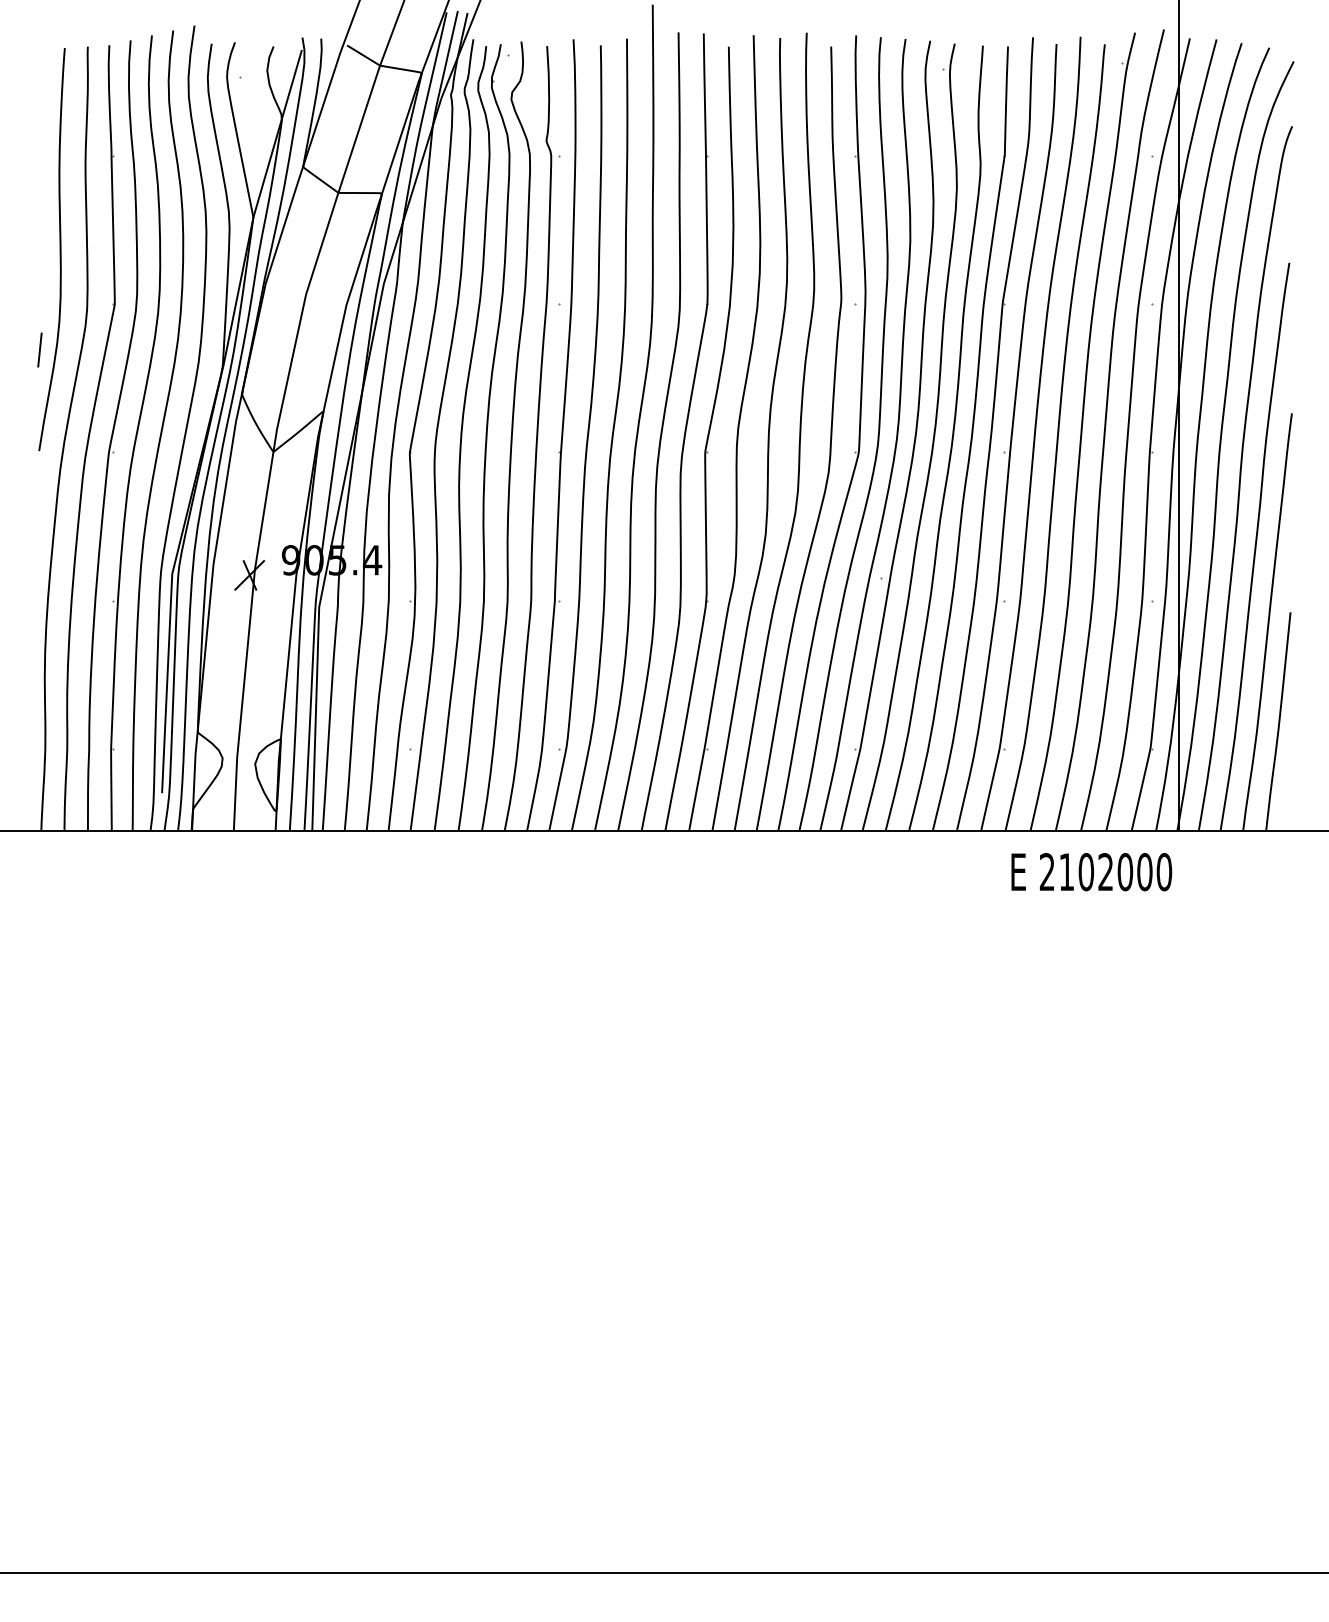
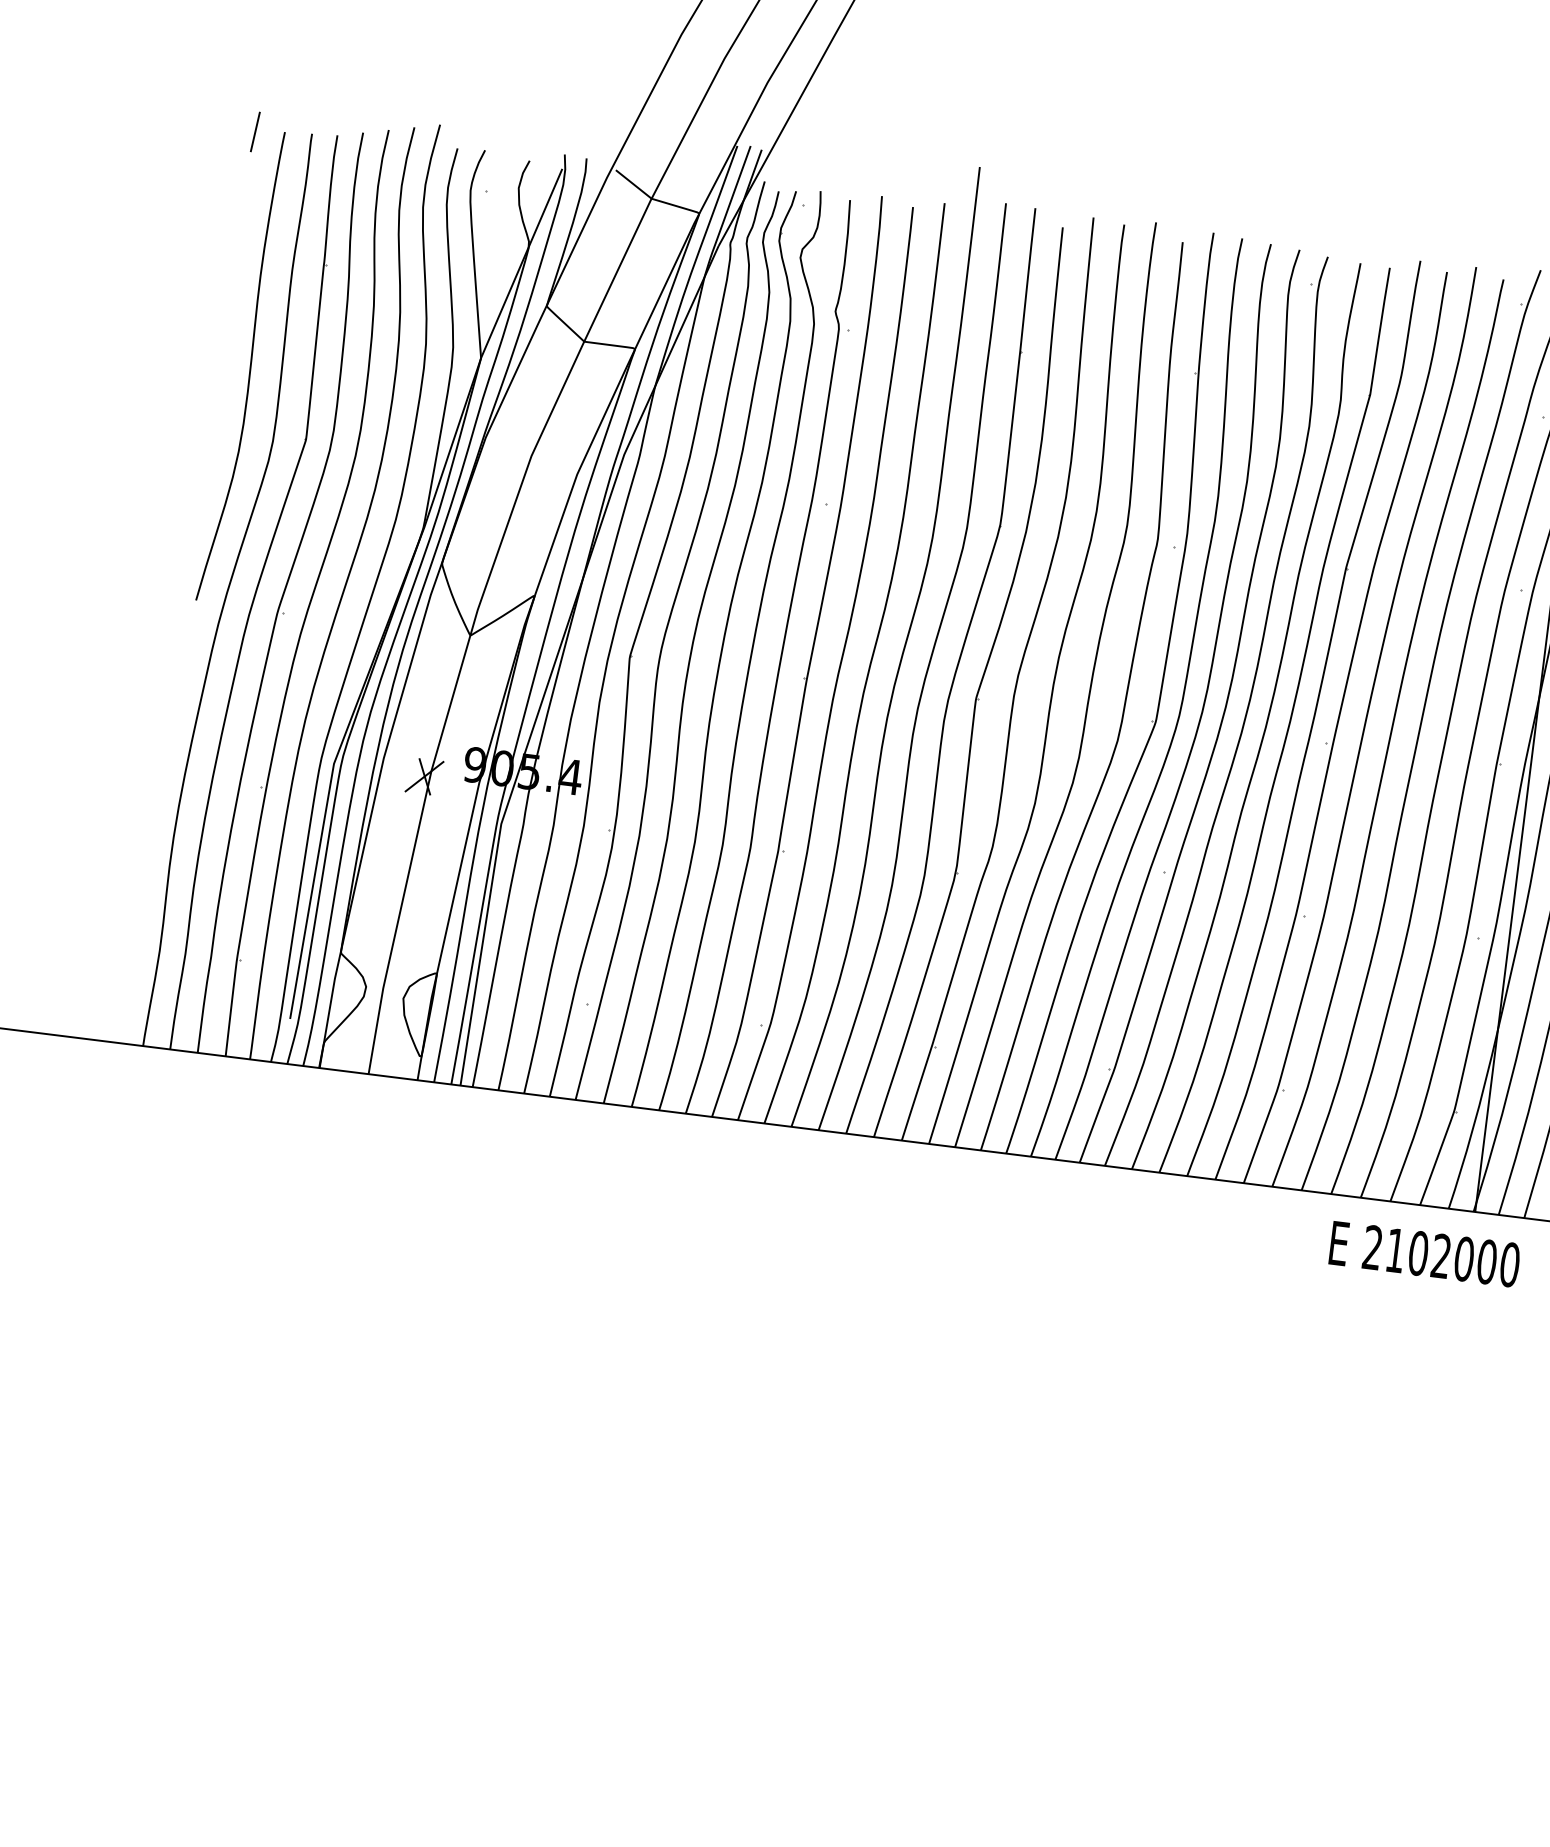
line: (39, 349) -> (254, 131), moved
text: (1091, 872) -> (1424, 1254), moved

